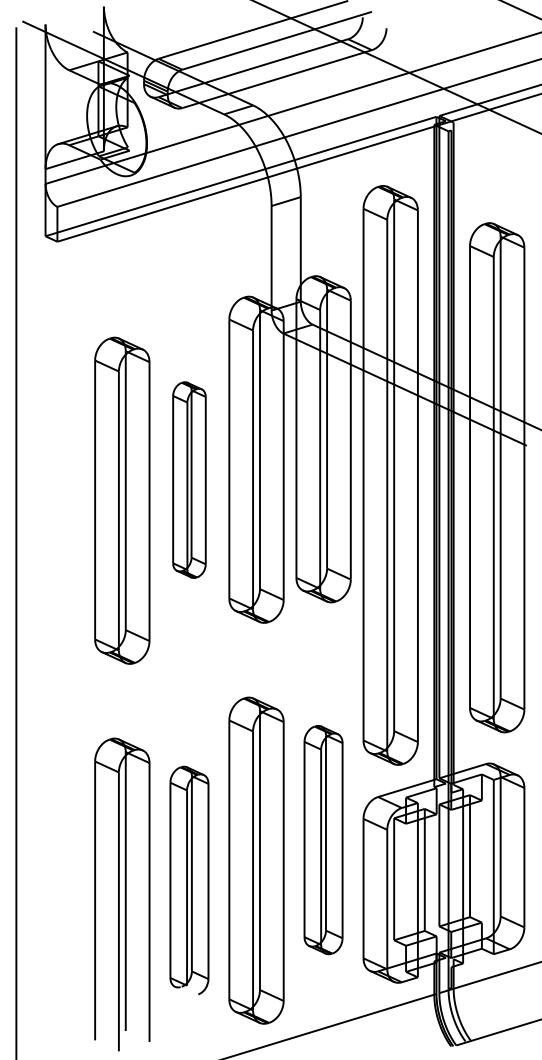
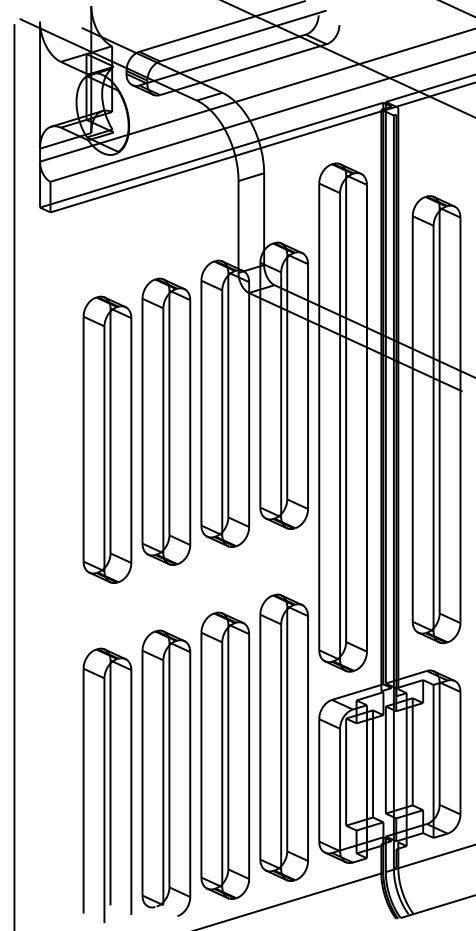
part: (189, 479) -> (166, 421), size x1.67
part: (322, 839) -> (283, 737), size x1.43
part: (189, 879) -> (166, 772), size x1.43

